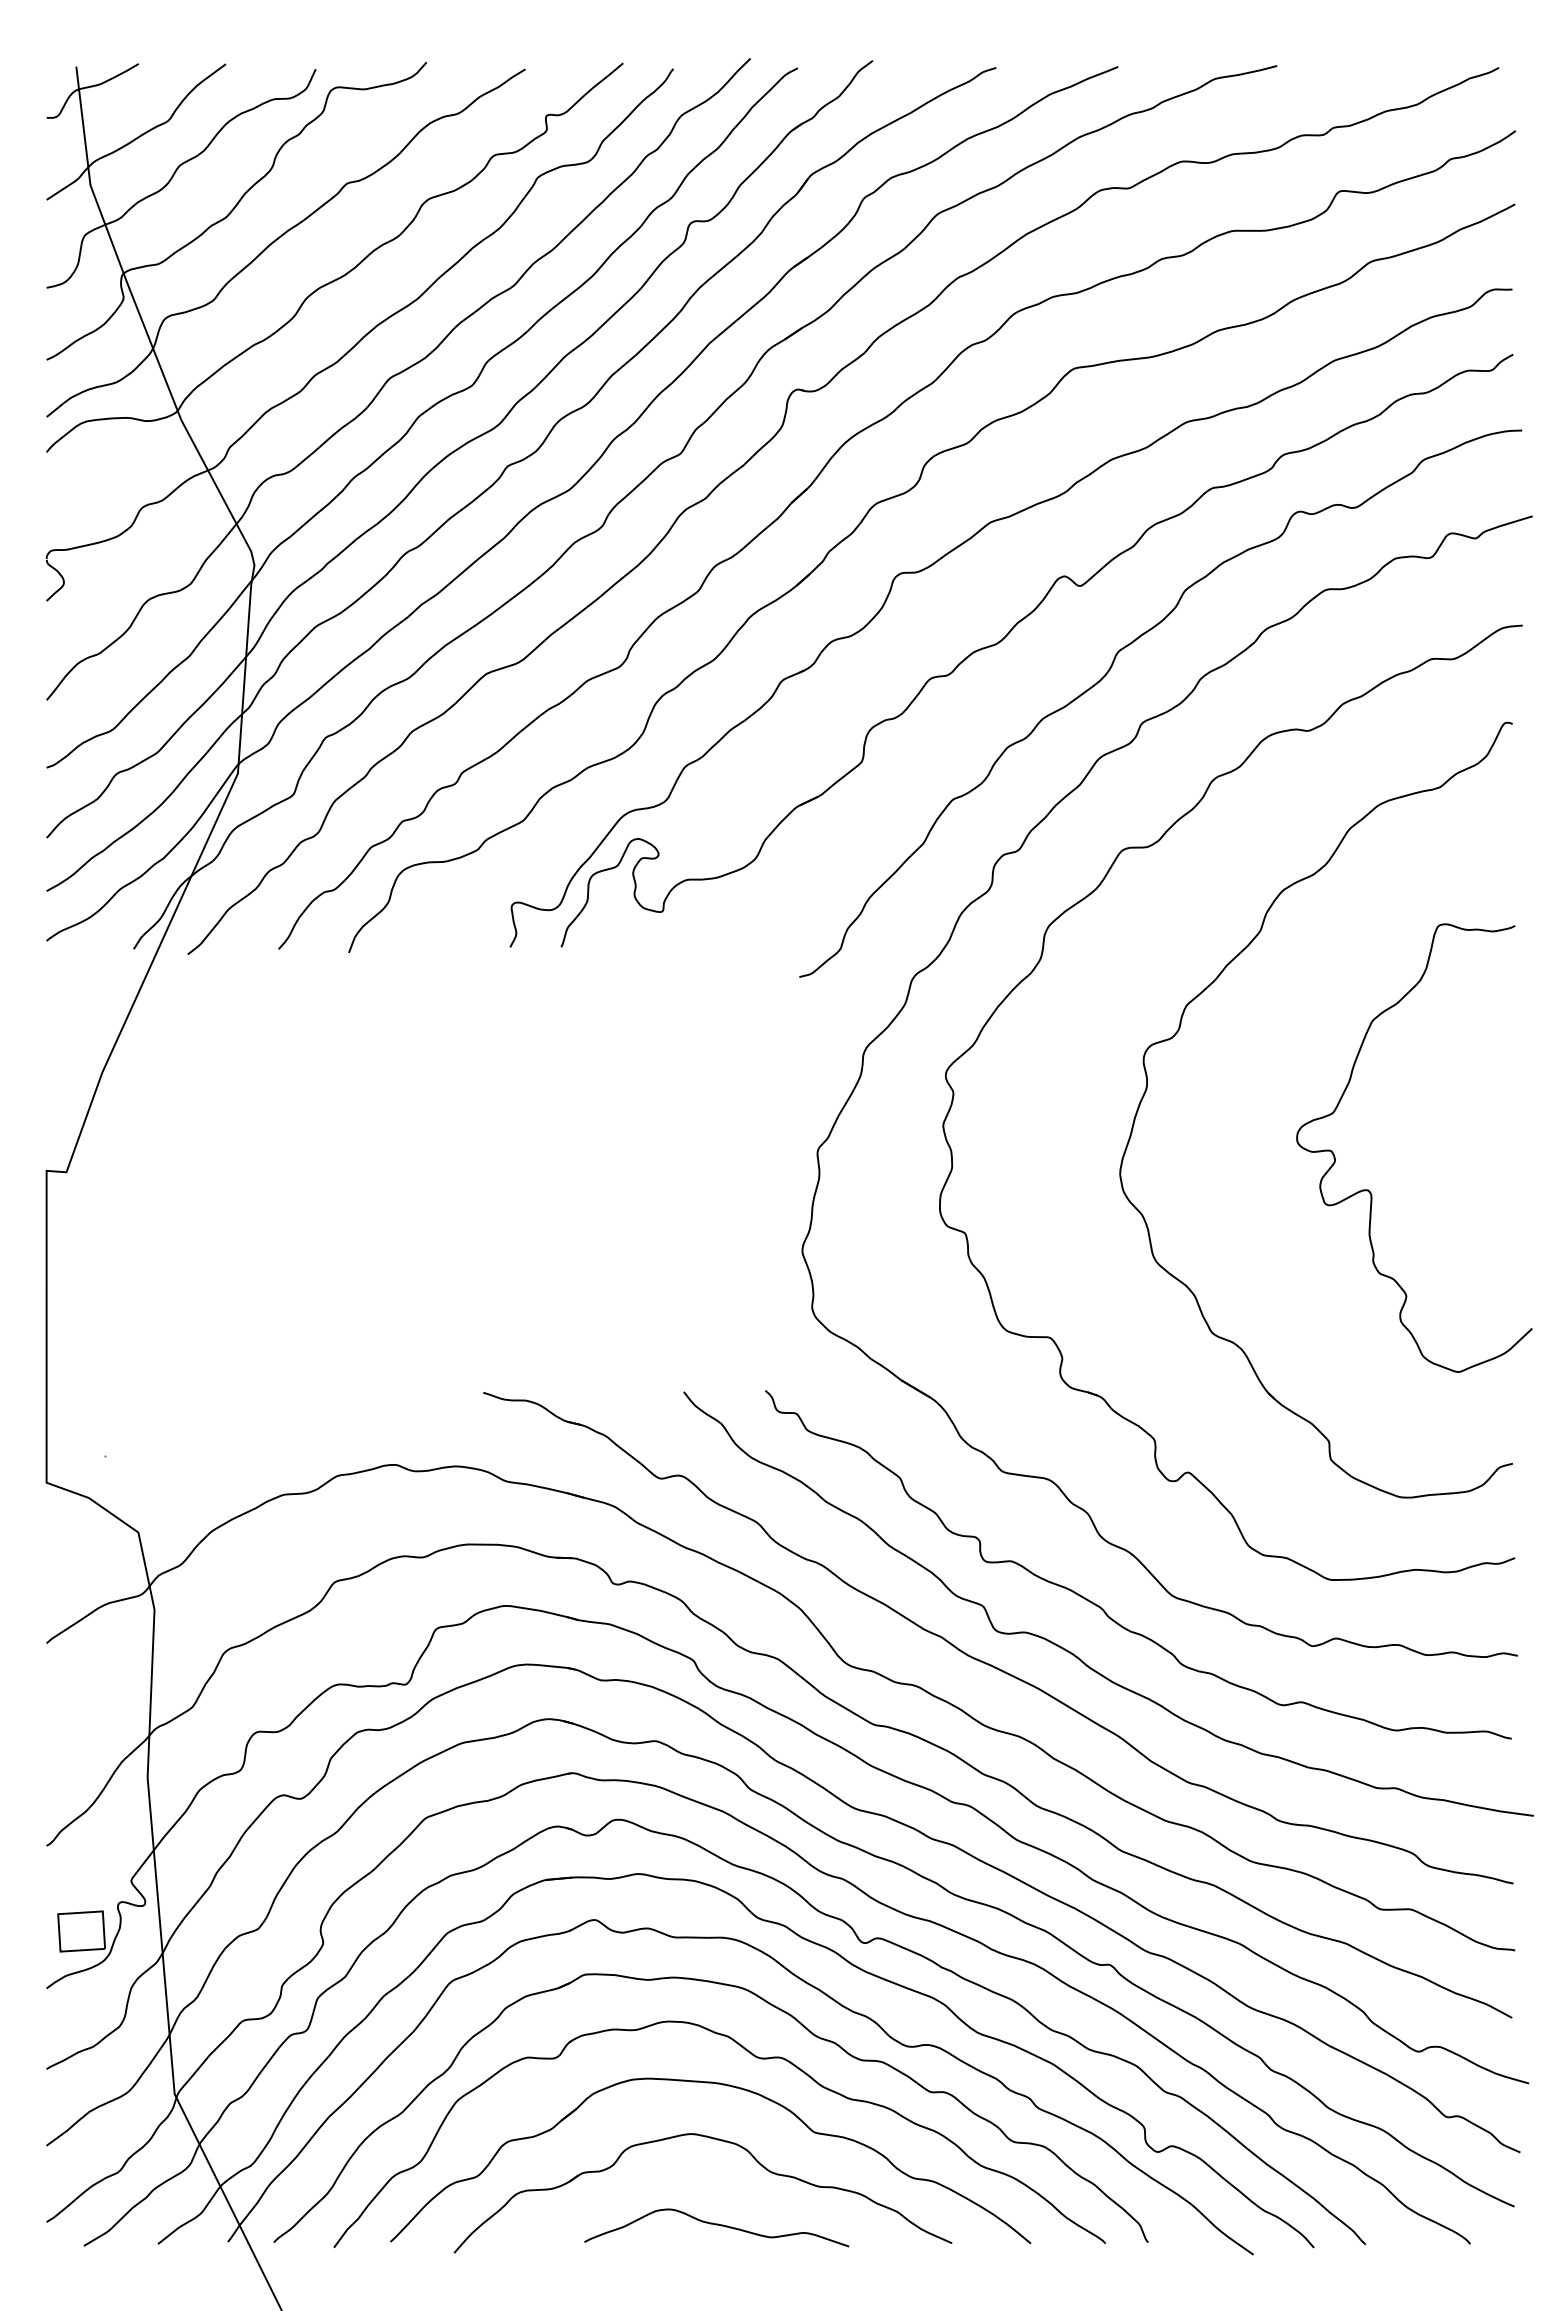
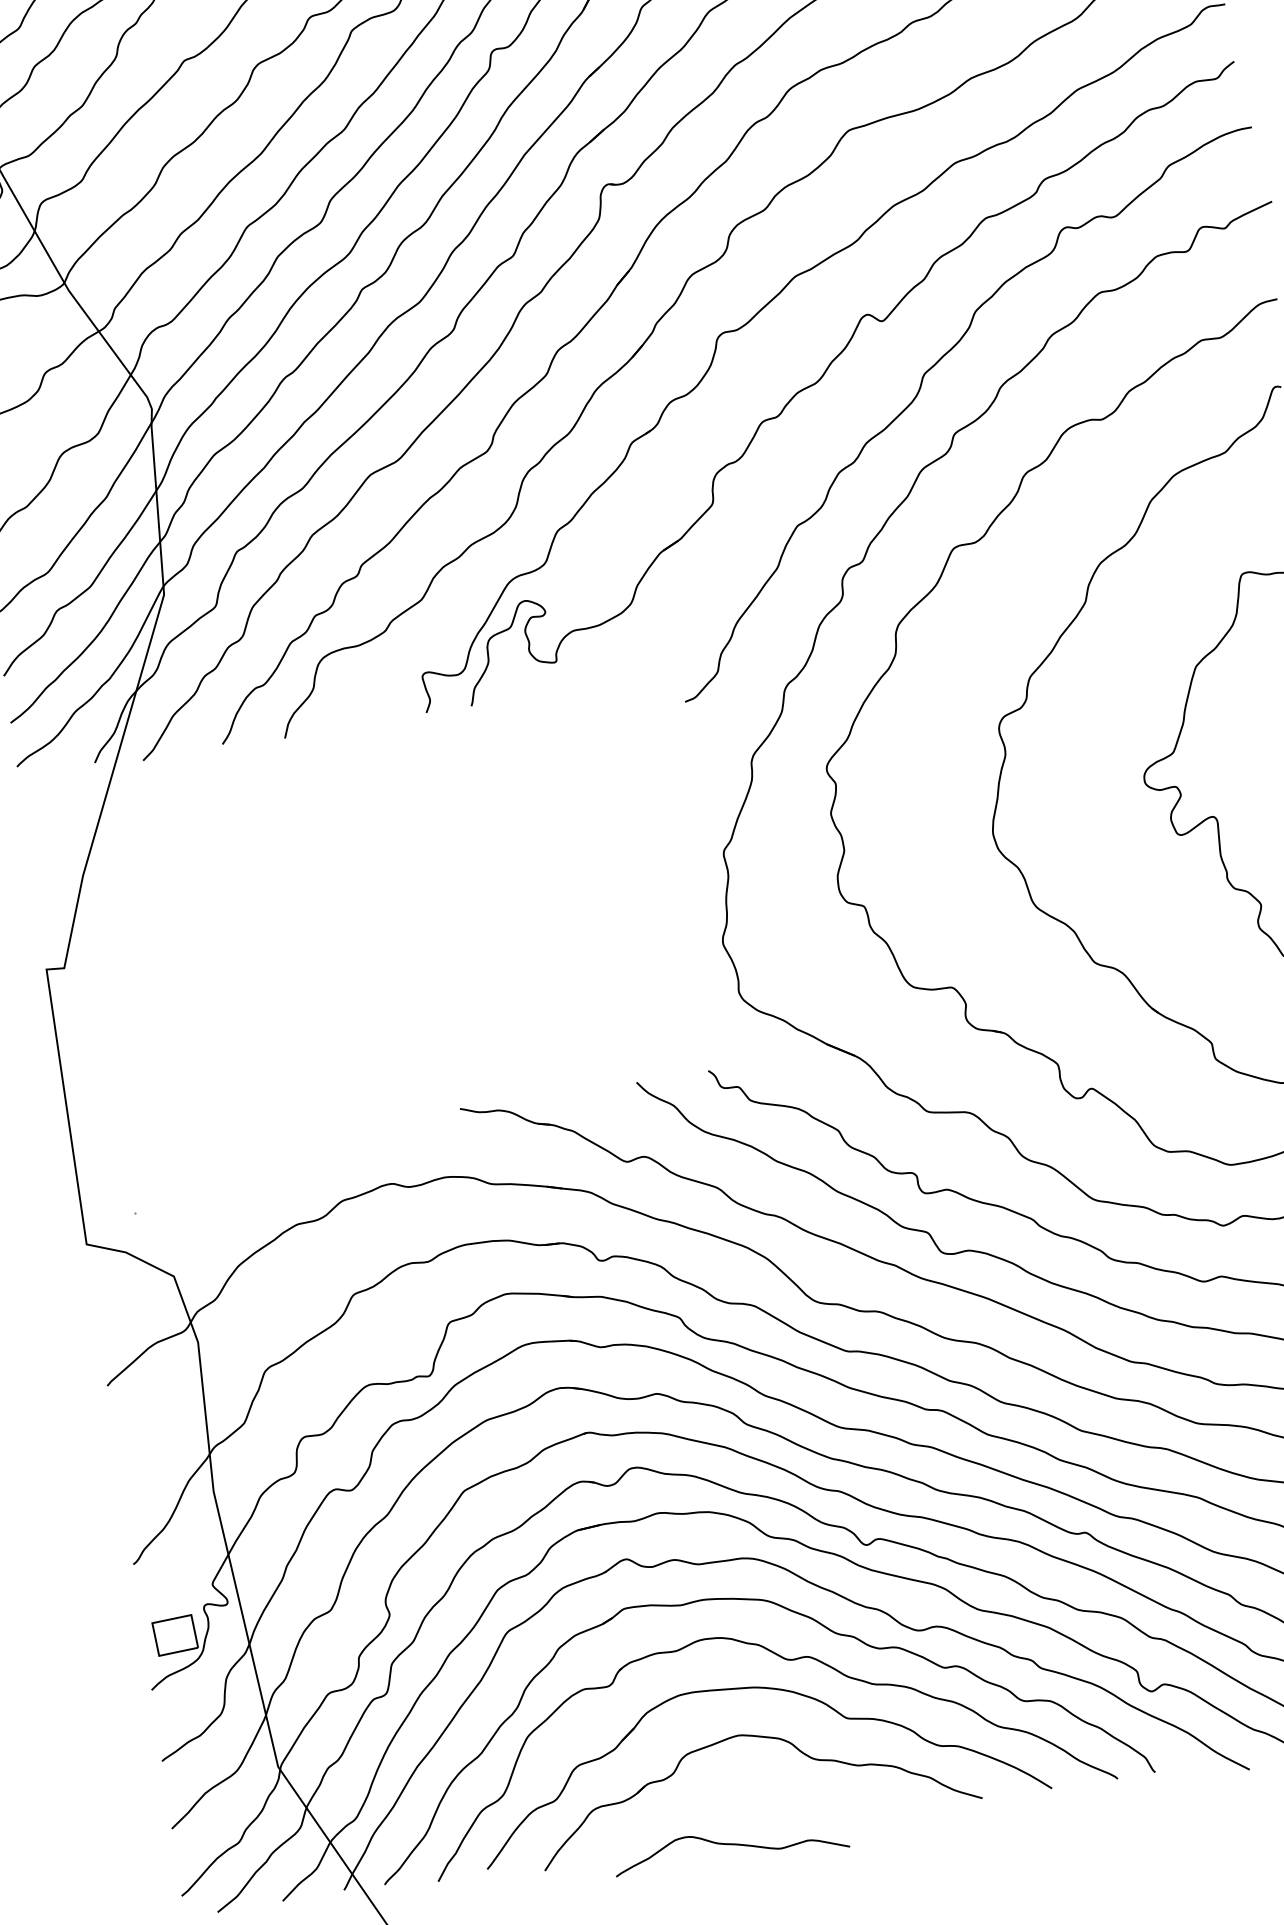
curve: (716, 2225) -> (730, 1845), moved

